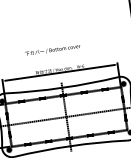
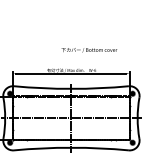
text: (52, 50) -> (89, 50), moved

